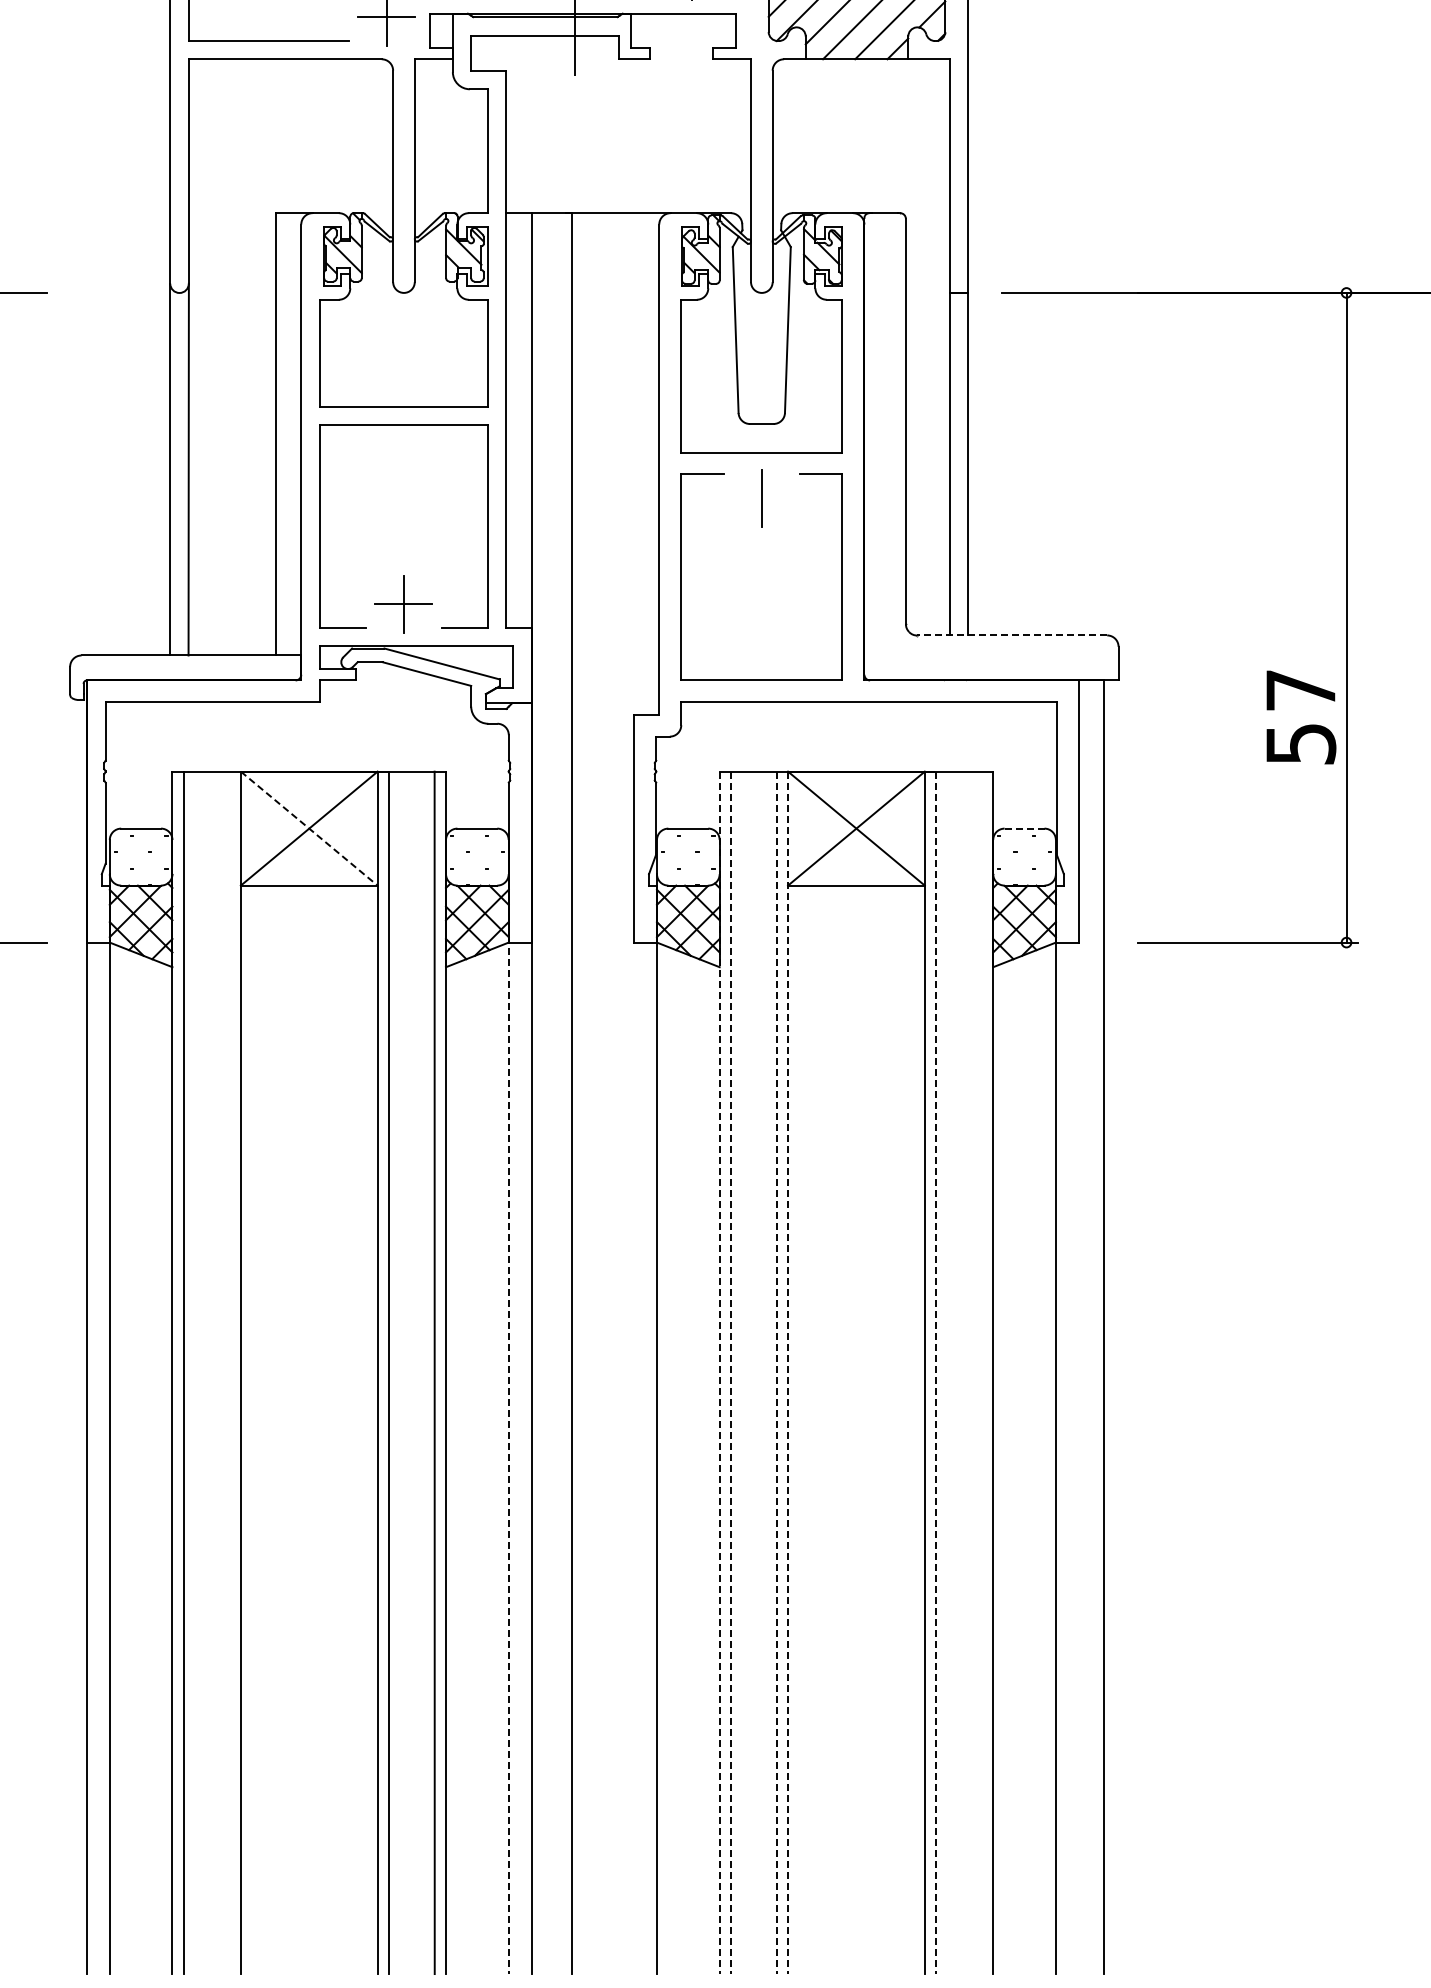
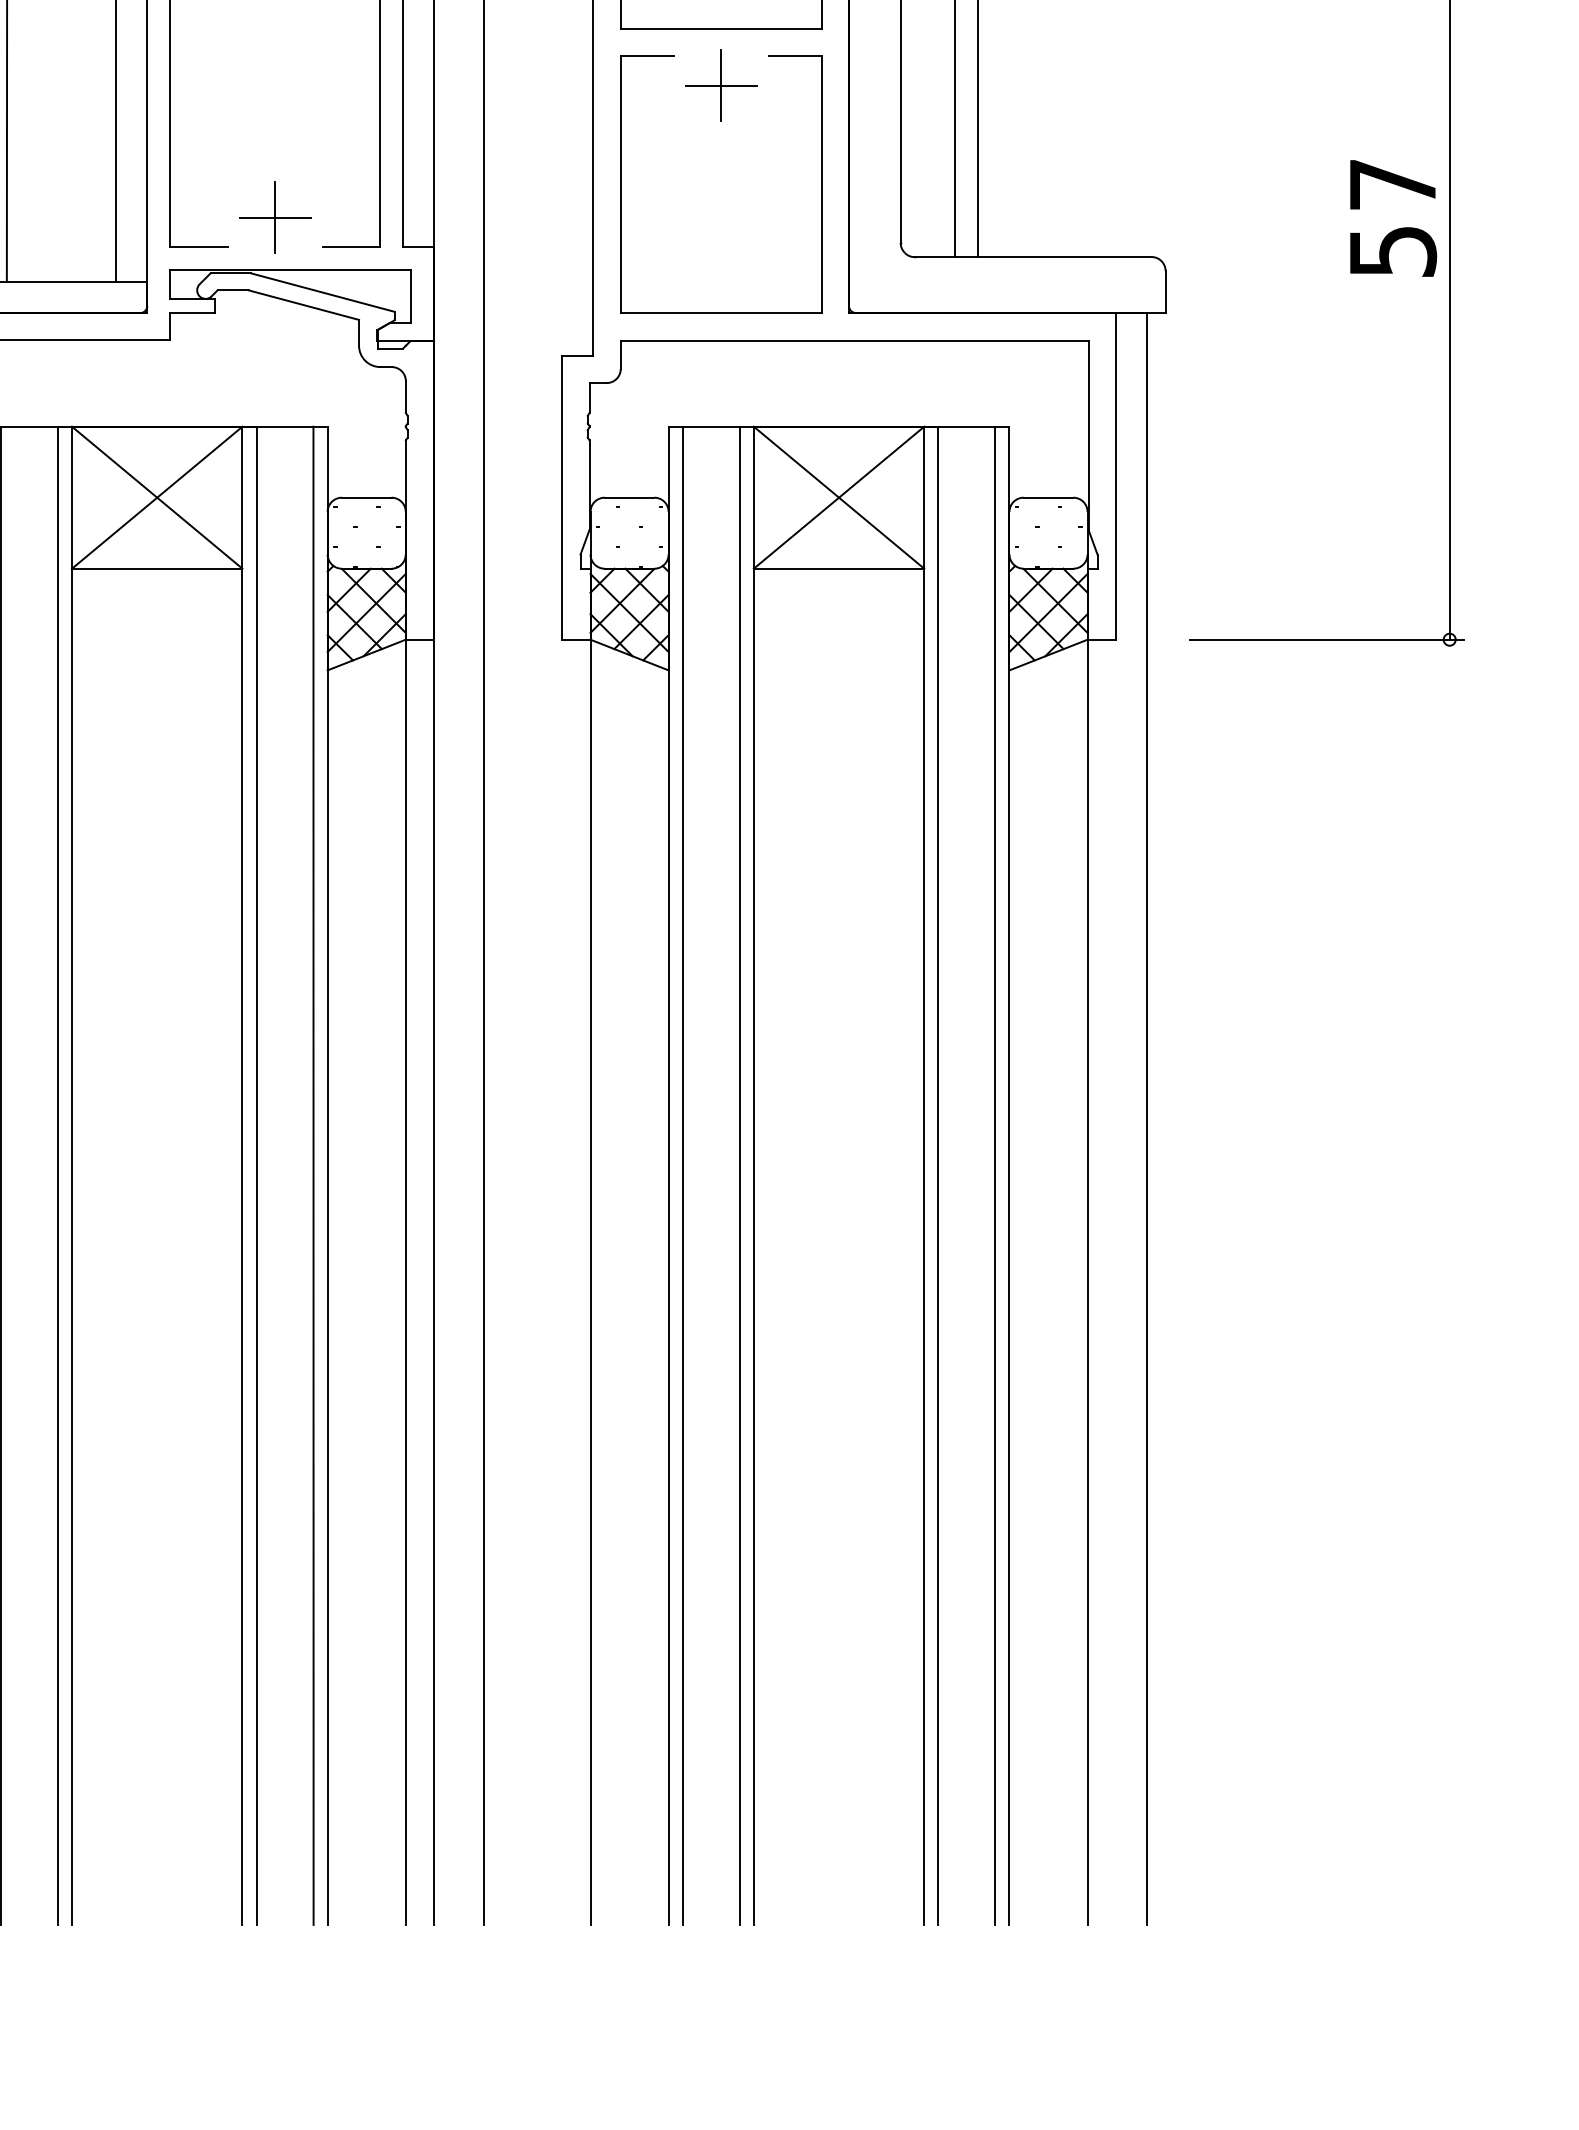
line: (761, 498) -> (720, 86), added
line: (1012, 635) -> (1033, 257), dashed -> solid
text: (1301, 717) -> (1393, 218), moved
line: (309, 828) -> (157, 497), dashed -> solid
line: (1024, 828) -> (1048, 497), dashed -> solid
line: (229, 1372) -> (57, 1175), added
line: (981, 1372) -> (994, 1175), added
line: (719, 1373) -> (668, 1176), dashed -> solid
line: (731, 1373) -> (683, 1176), dashed -> solid
line: (776, 1373) -> (739, 1176), dashed -> solid
line: (788, 1373) -> (754, 1176), dashed -> solid
line: (936, 1373) -> (938, 1176), dashed -> solid
line: (508, 1455) -> (405, 1278), dashed -> solid

